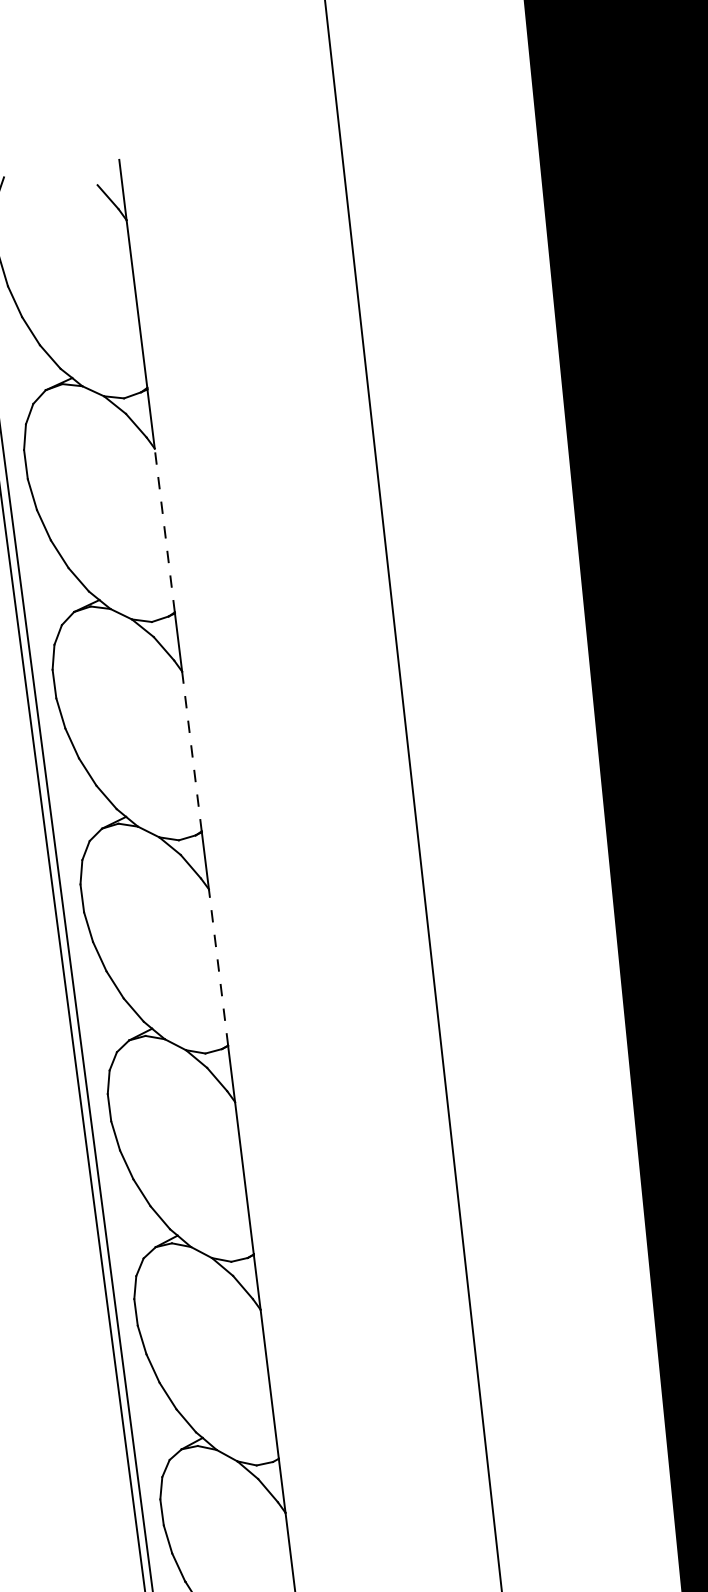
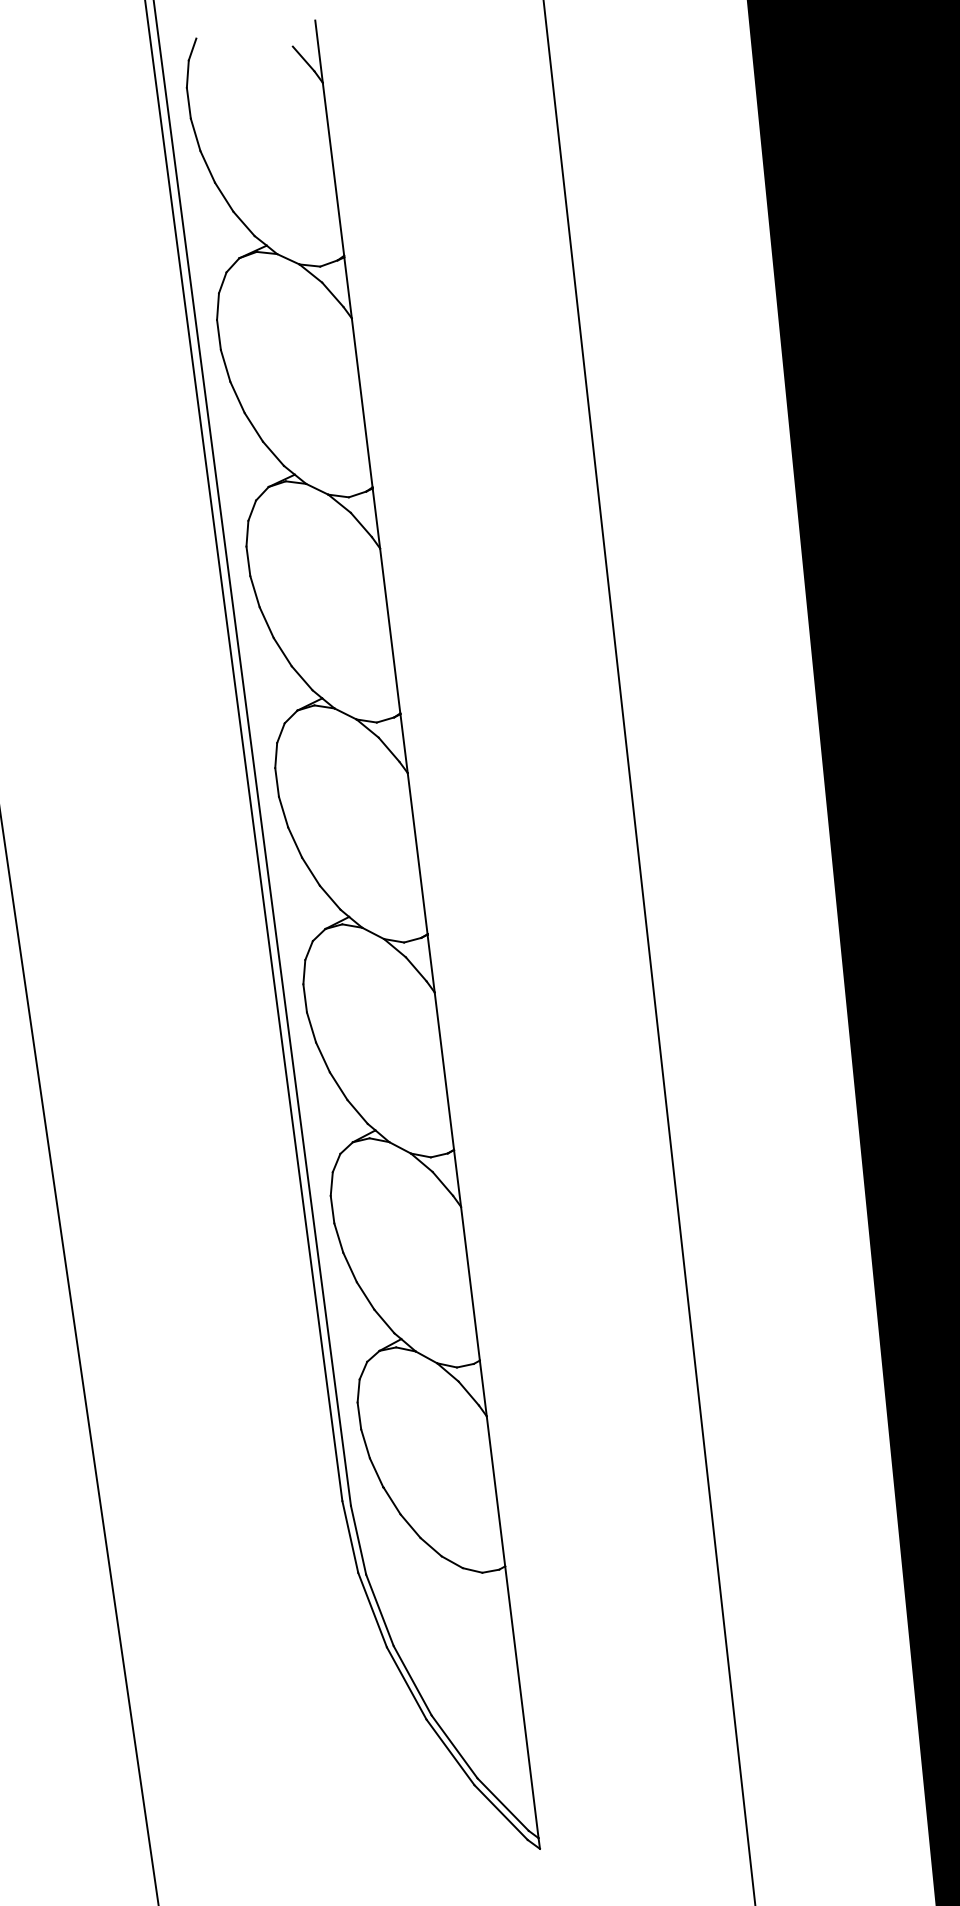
line: (165, 530) -> (362, 402), dashed -> solid
line: (192, 751) -> (390, 630), dashed -> solid
line: (218, 967) -> (417, 853), dashed -> solid

